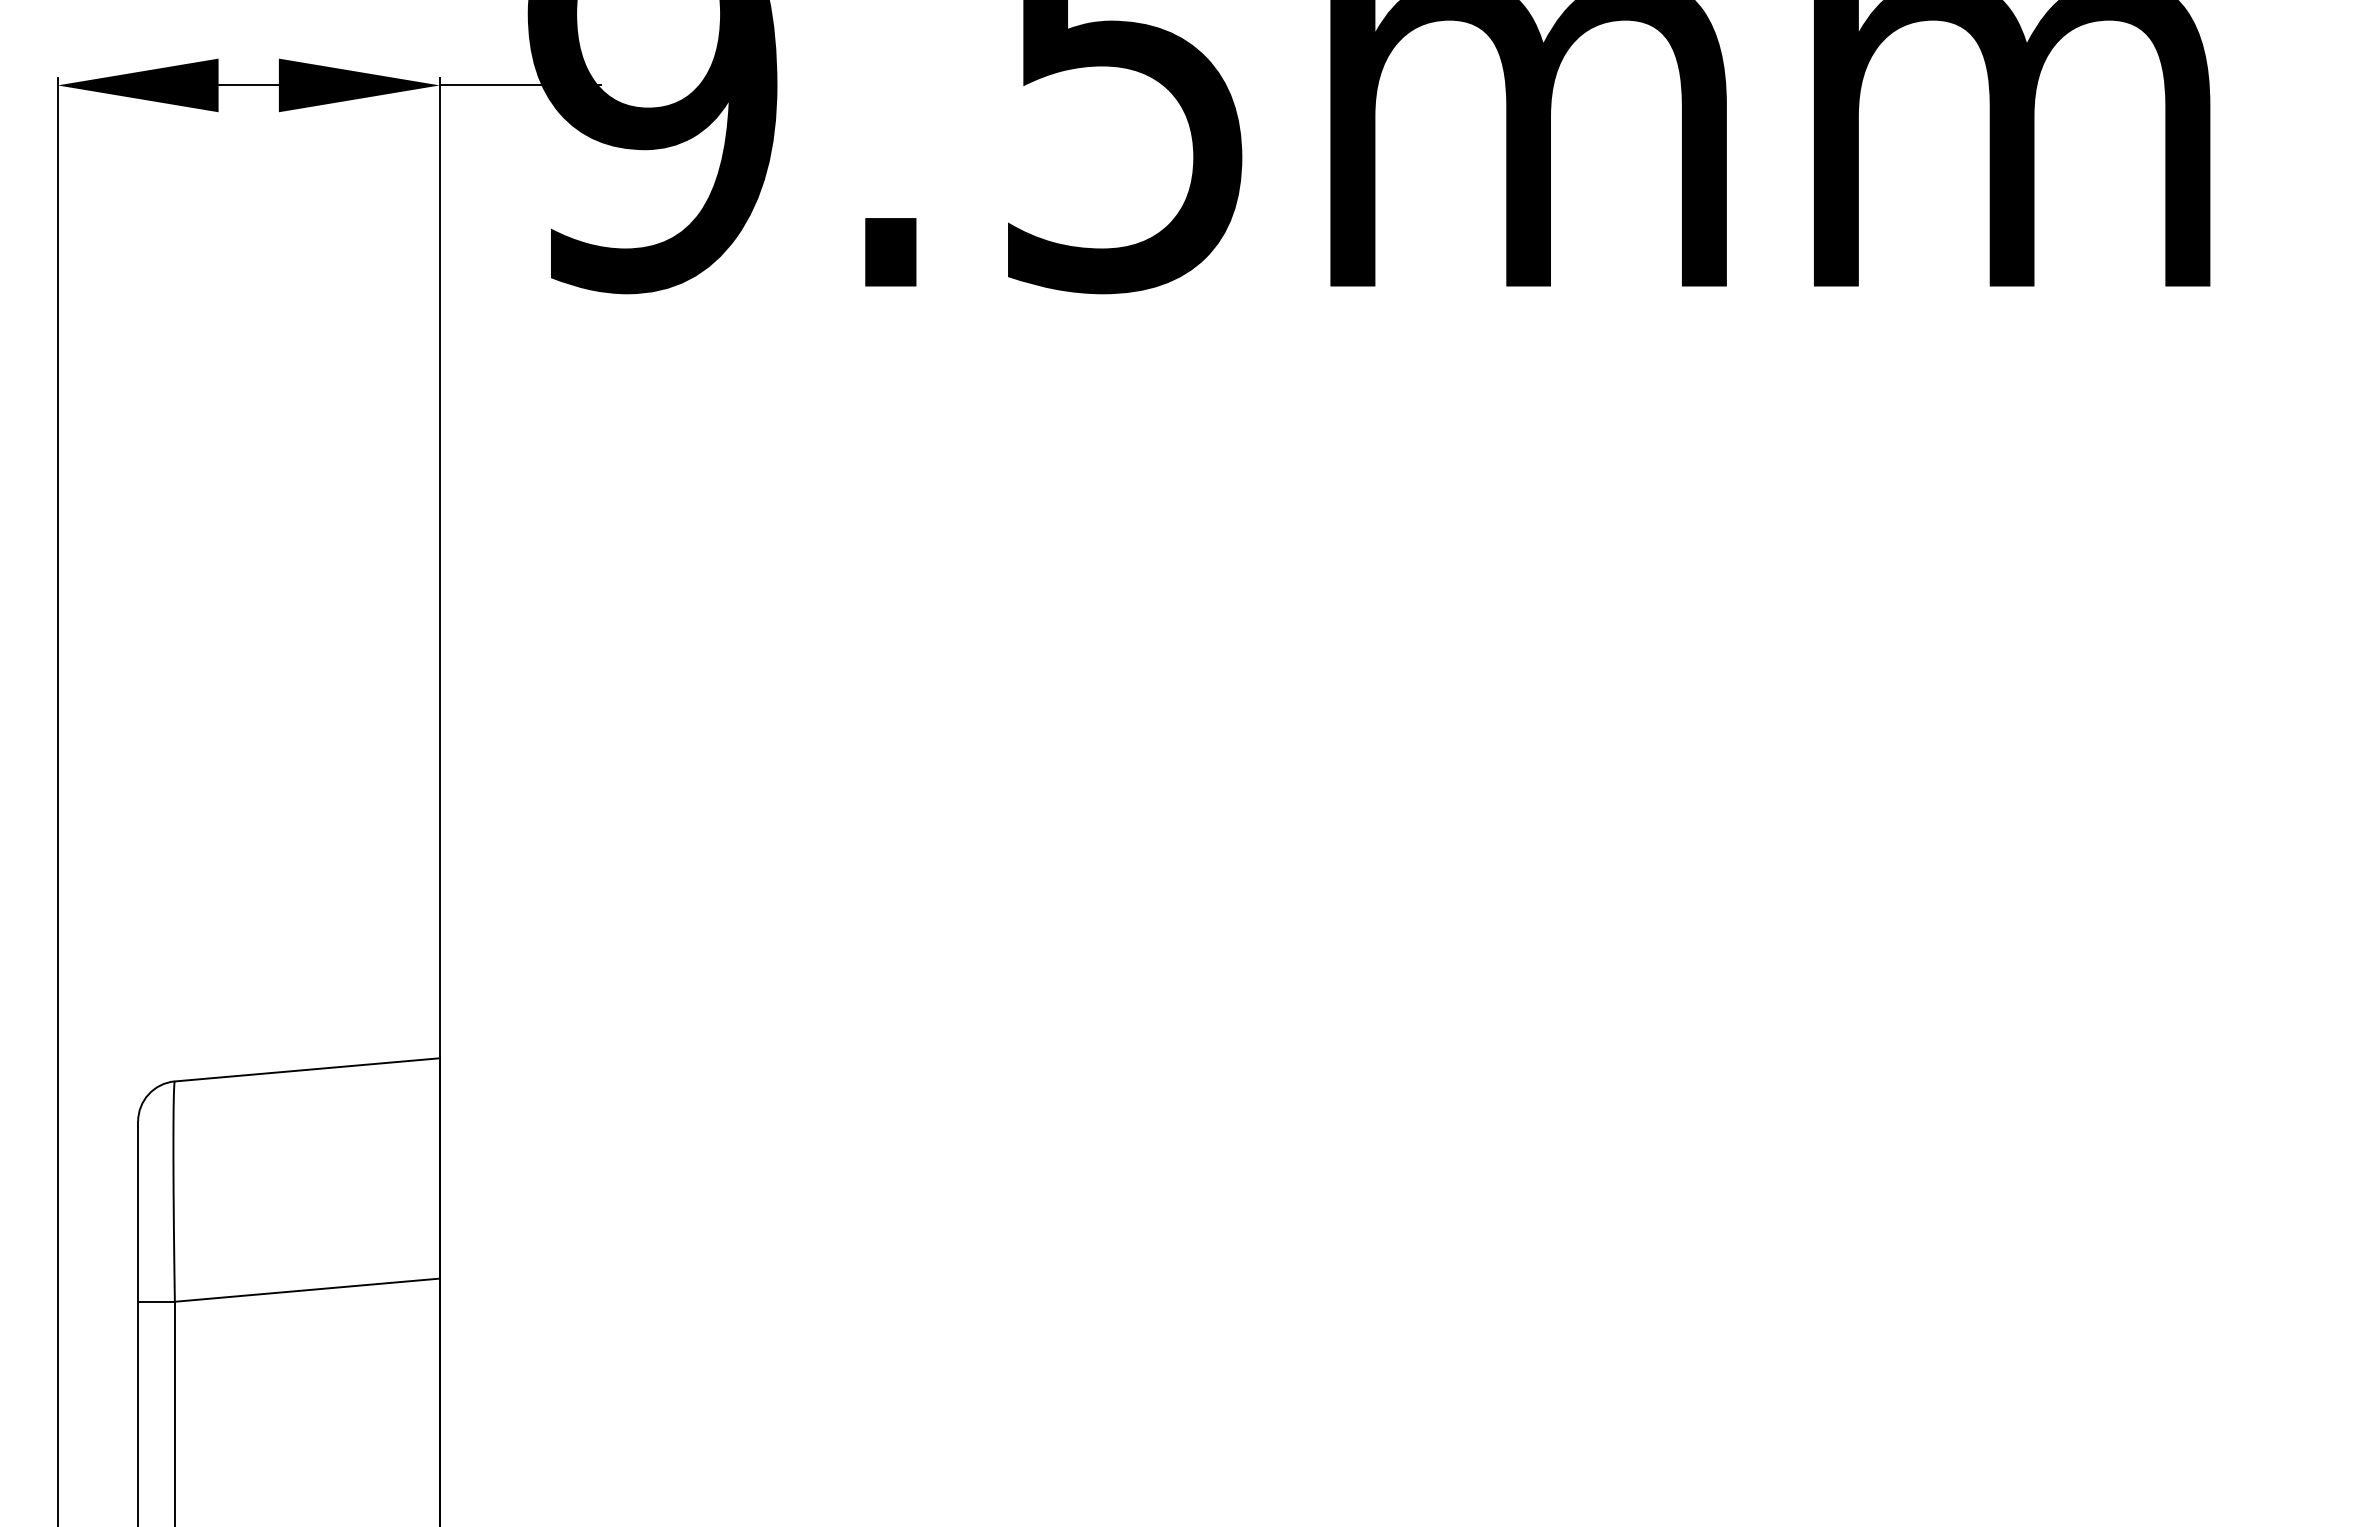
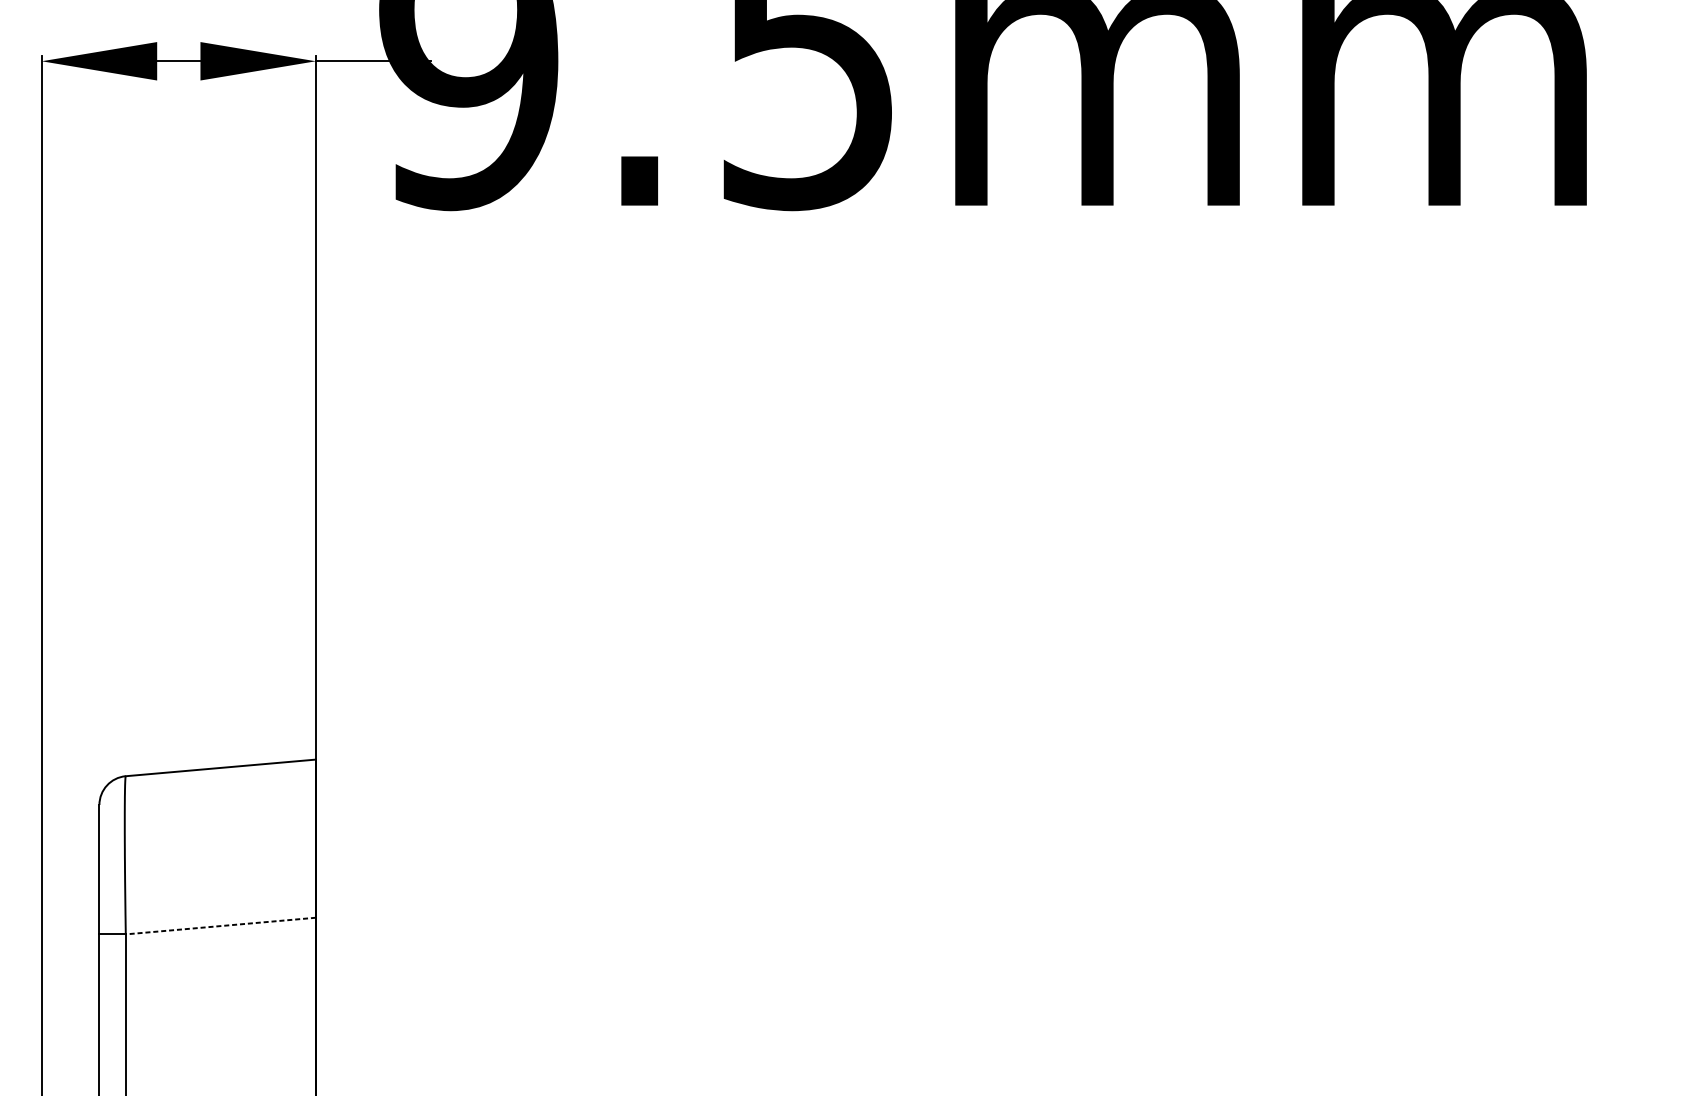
line: (307, 1290) -> (221, 926), solid -> dashed

